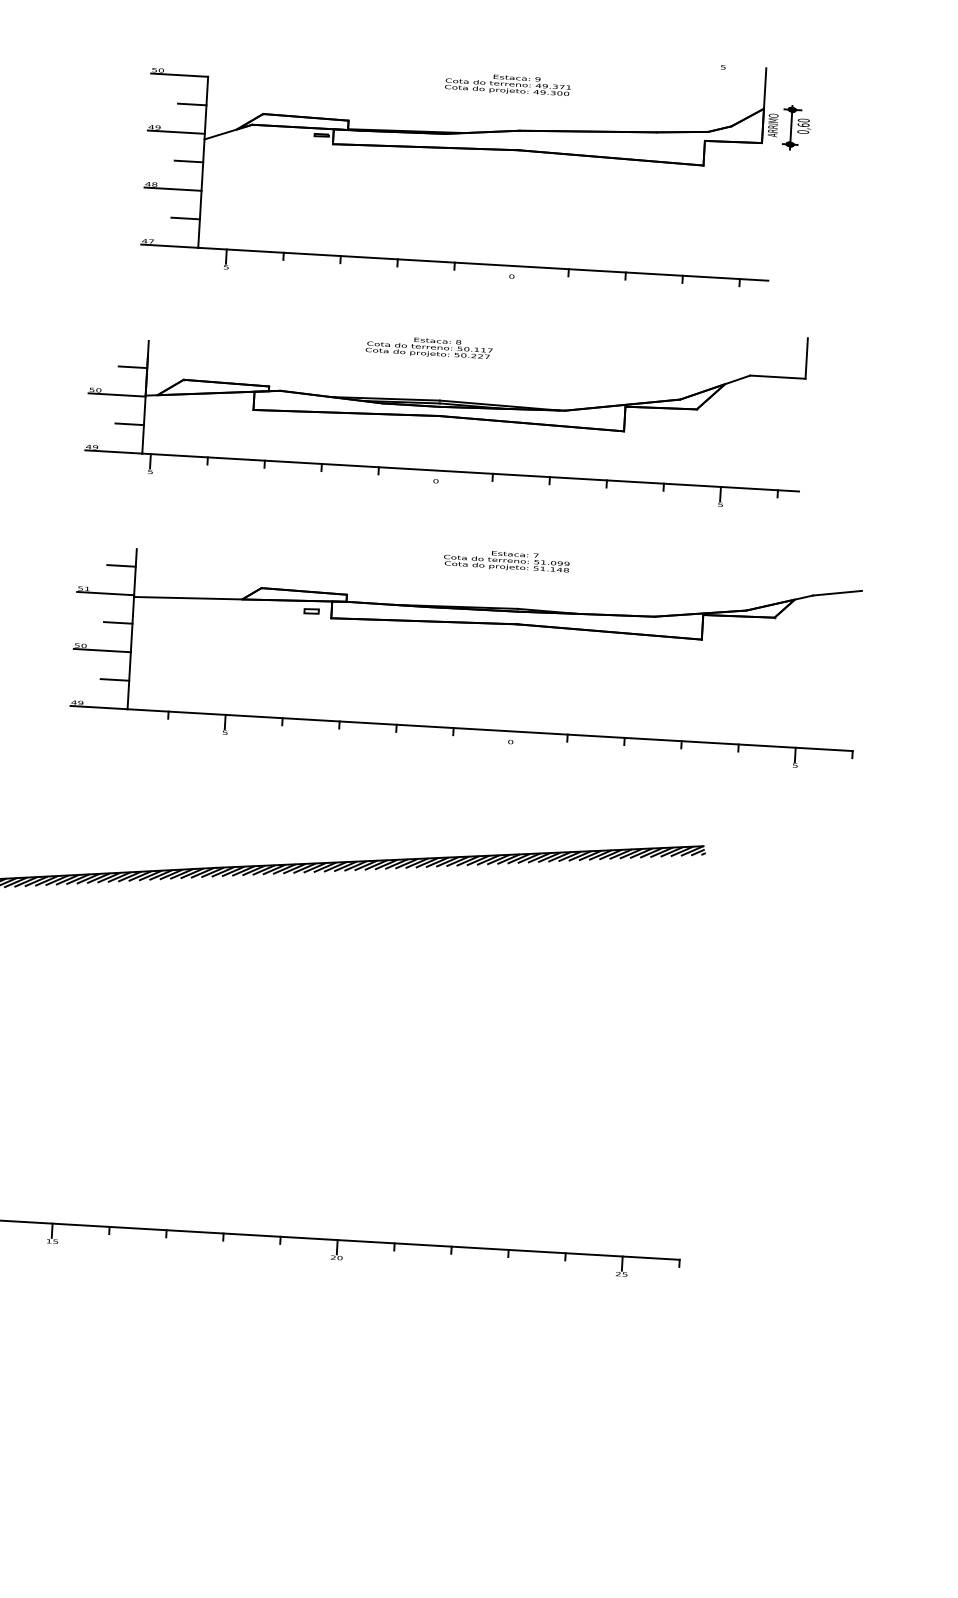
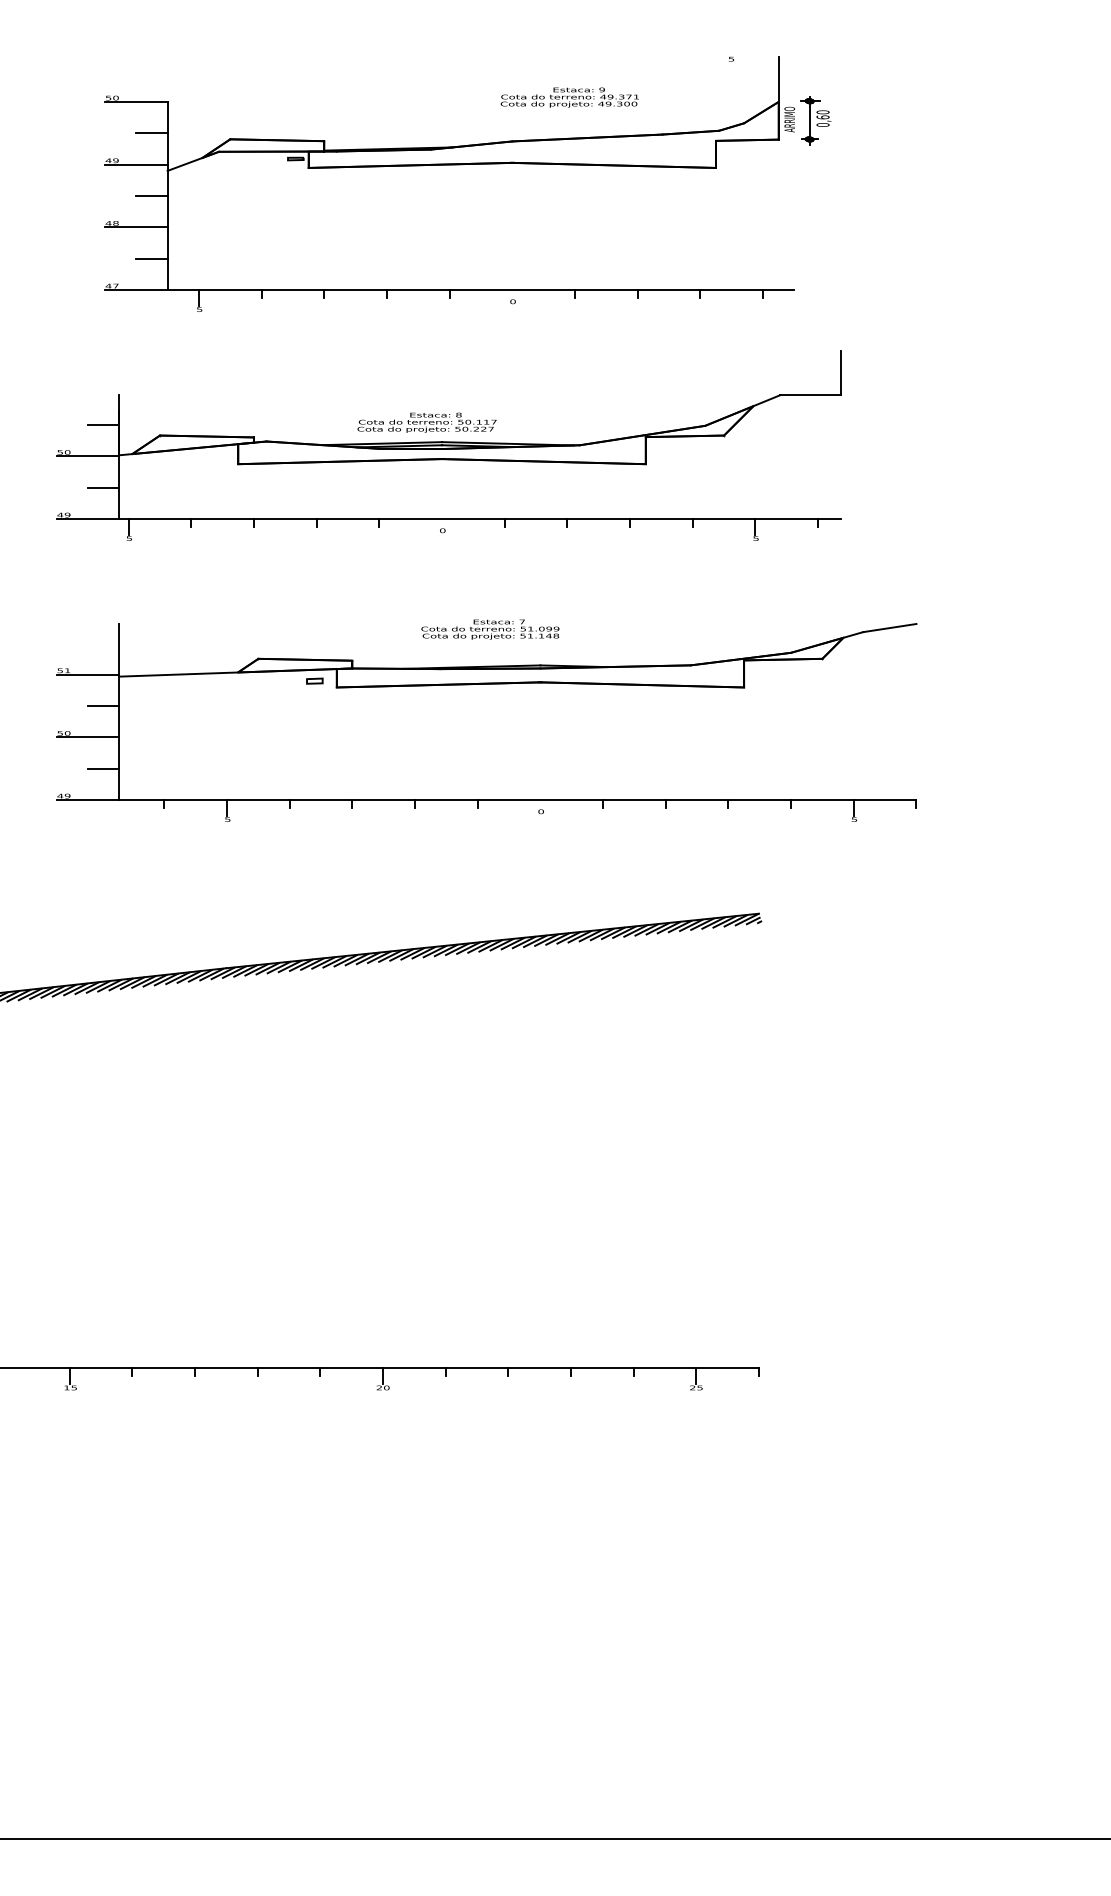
text: (507, 84) -> (569, 97), moved
text: (428, 347) -> (426, 422), moved
text: (506, 560) -> (490, 629), moved
line: (121, 566) -> (103, 643), removed

